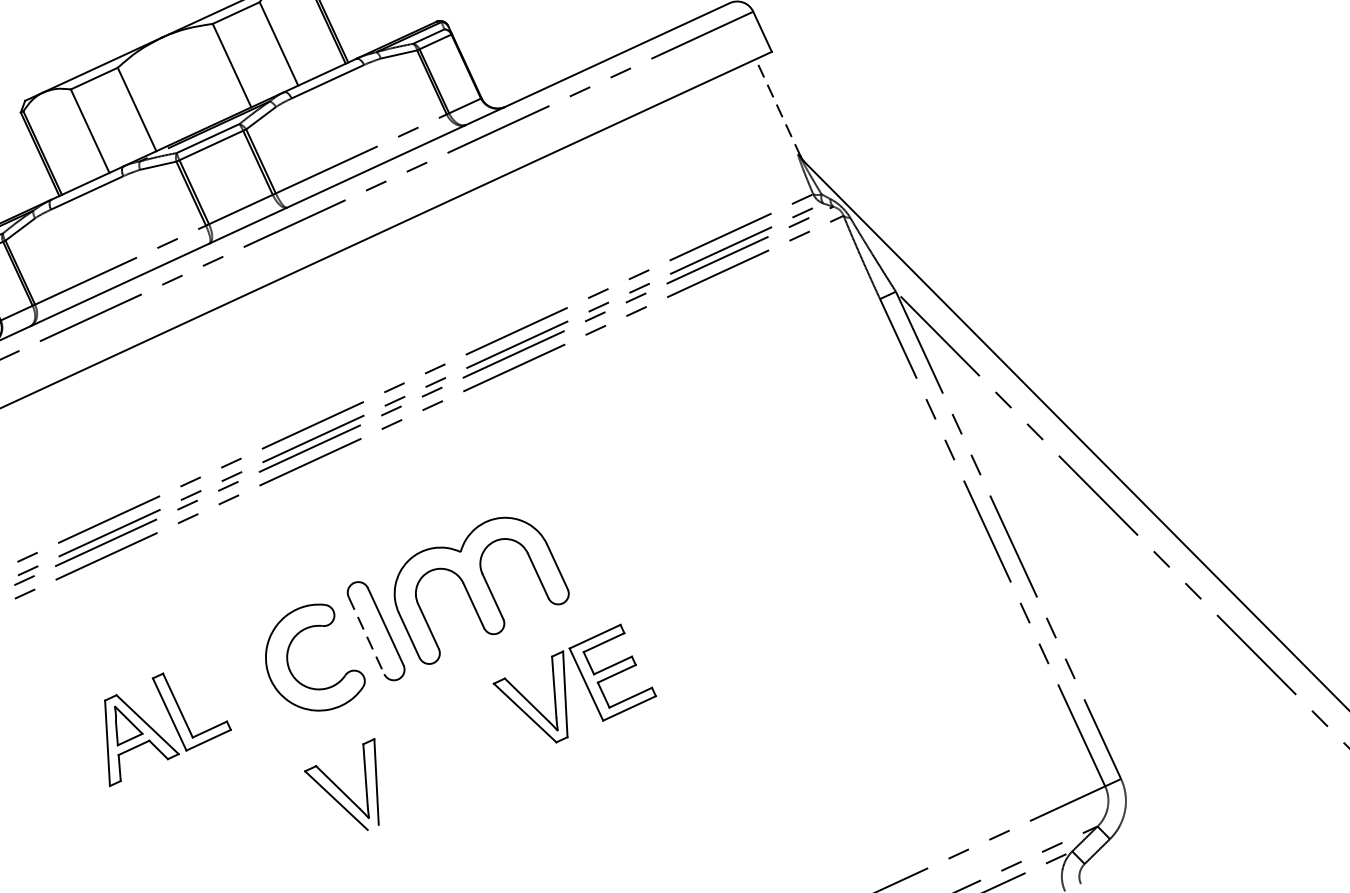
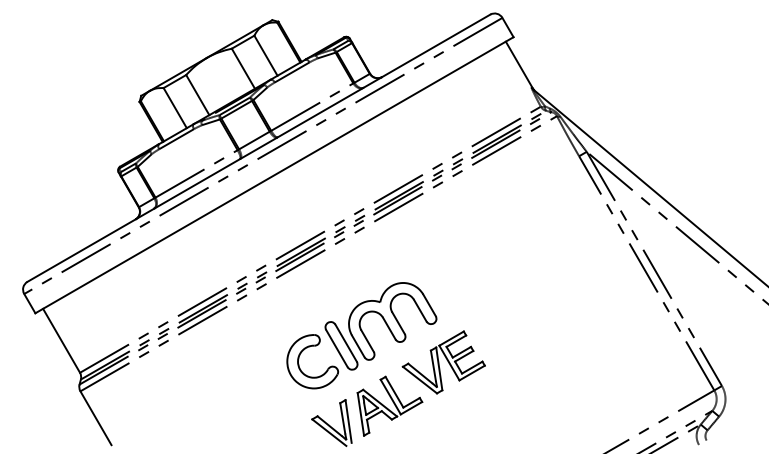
line: (778, 106) -> (519, 64), dashed -> solid
line: (367, 635) -> (337, 348), dashed -> solid
part: (165, 730) -> (389, 405), moved

